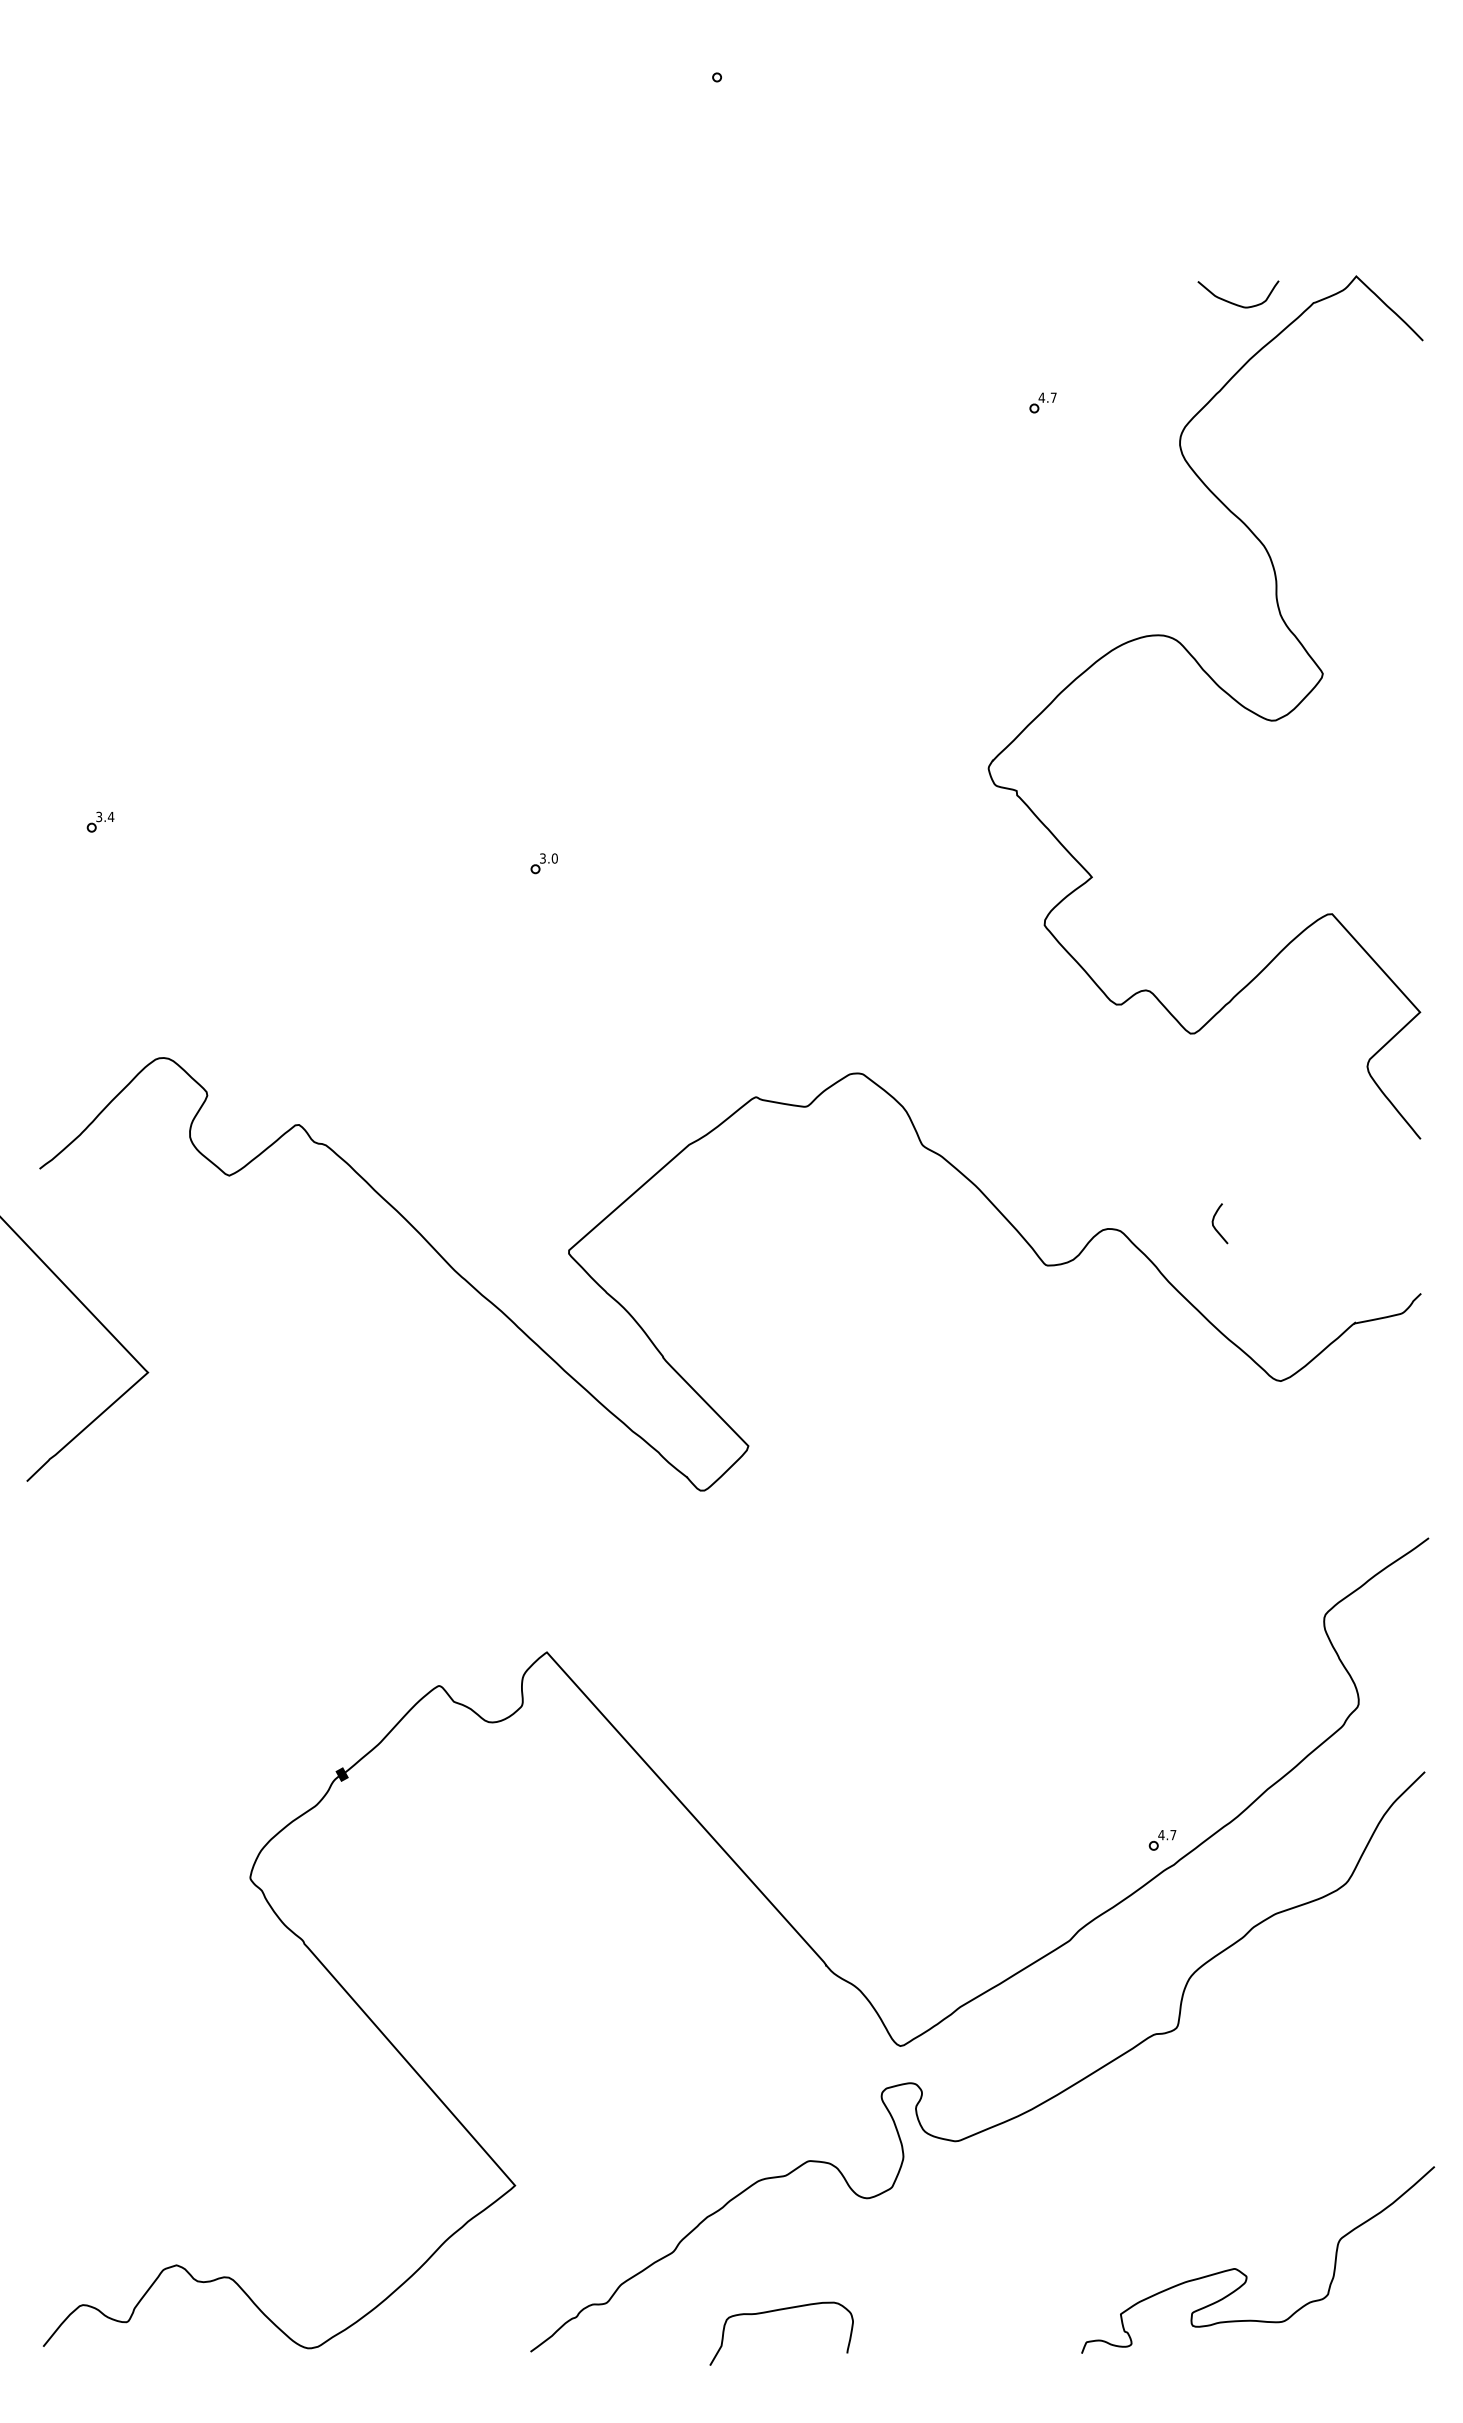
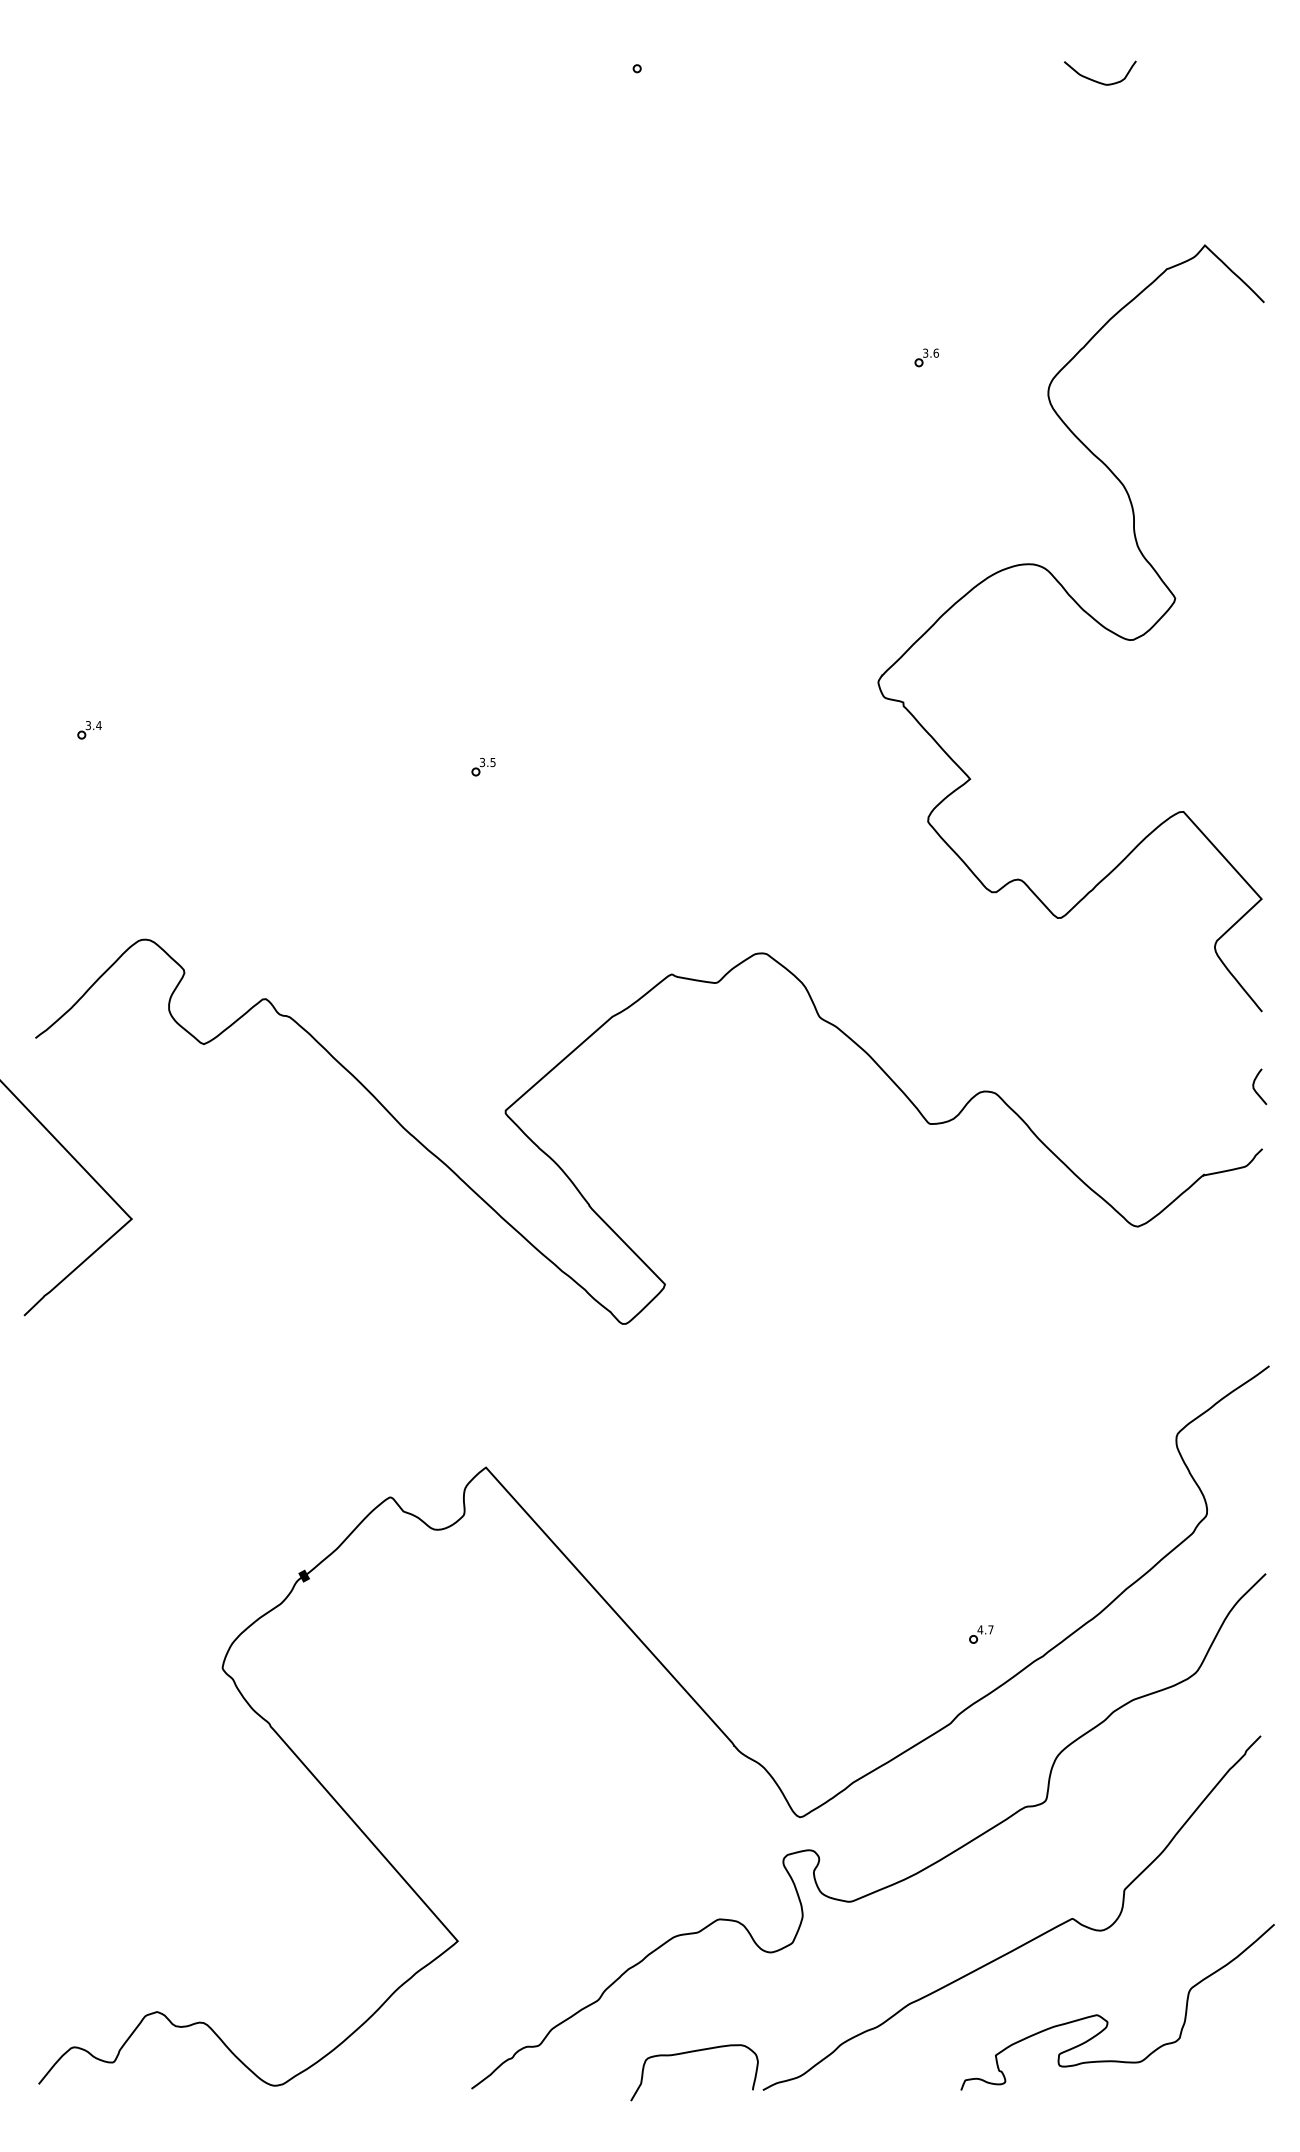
curve: (1233, 302) -> (1095, 80), moved
text: (1047, 397) -> (930, 353), 4.7 -> 3.6
text: (554, 858) -> (492, 762), 3.0 -> 3.5
curve: (1214, 1225) -> (1254, 1088), moved
part: (1162, 1840) -> (981, 1634), moved
curve: (1155, 2186) -> (1026, 1941), added

